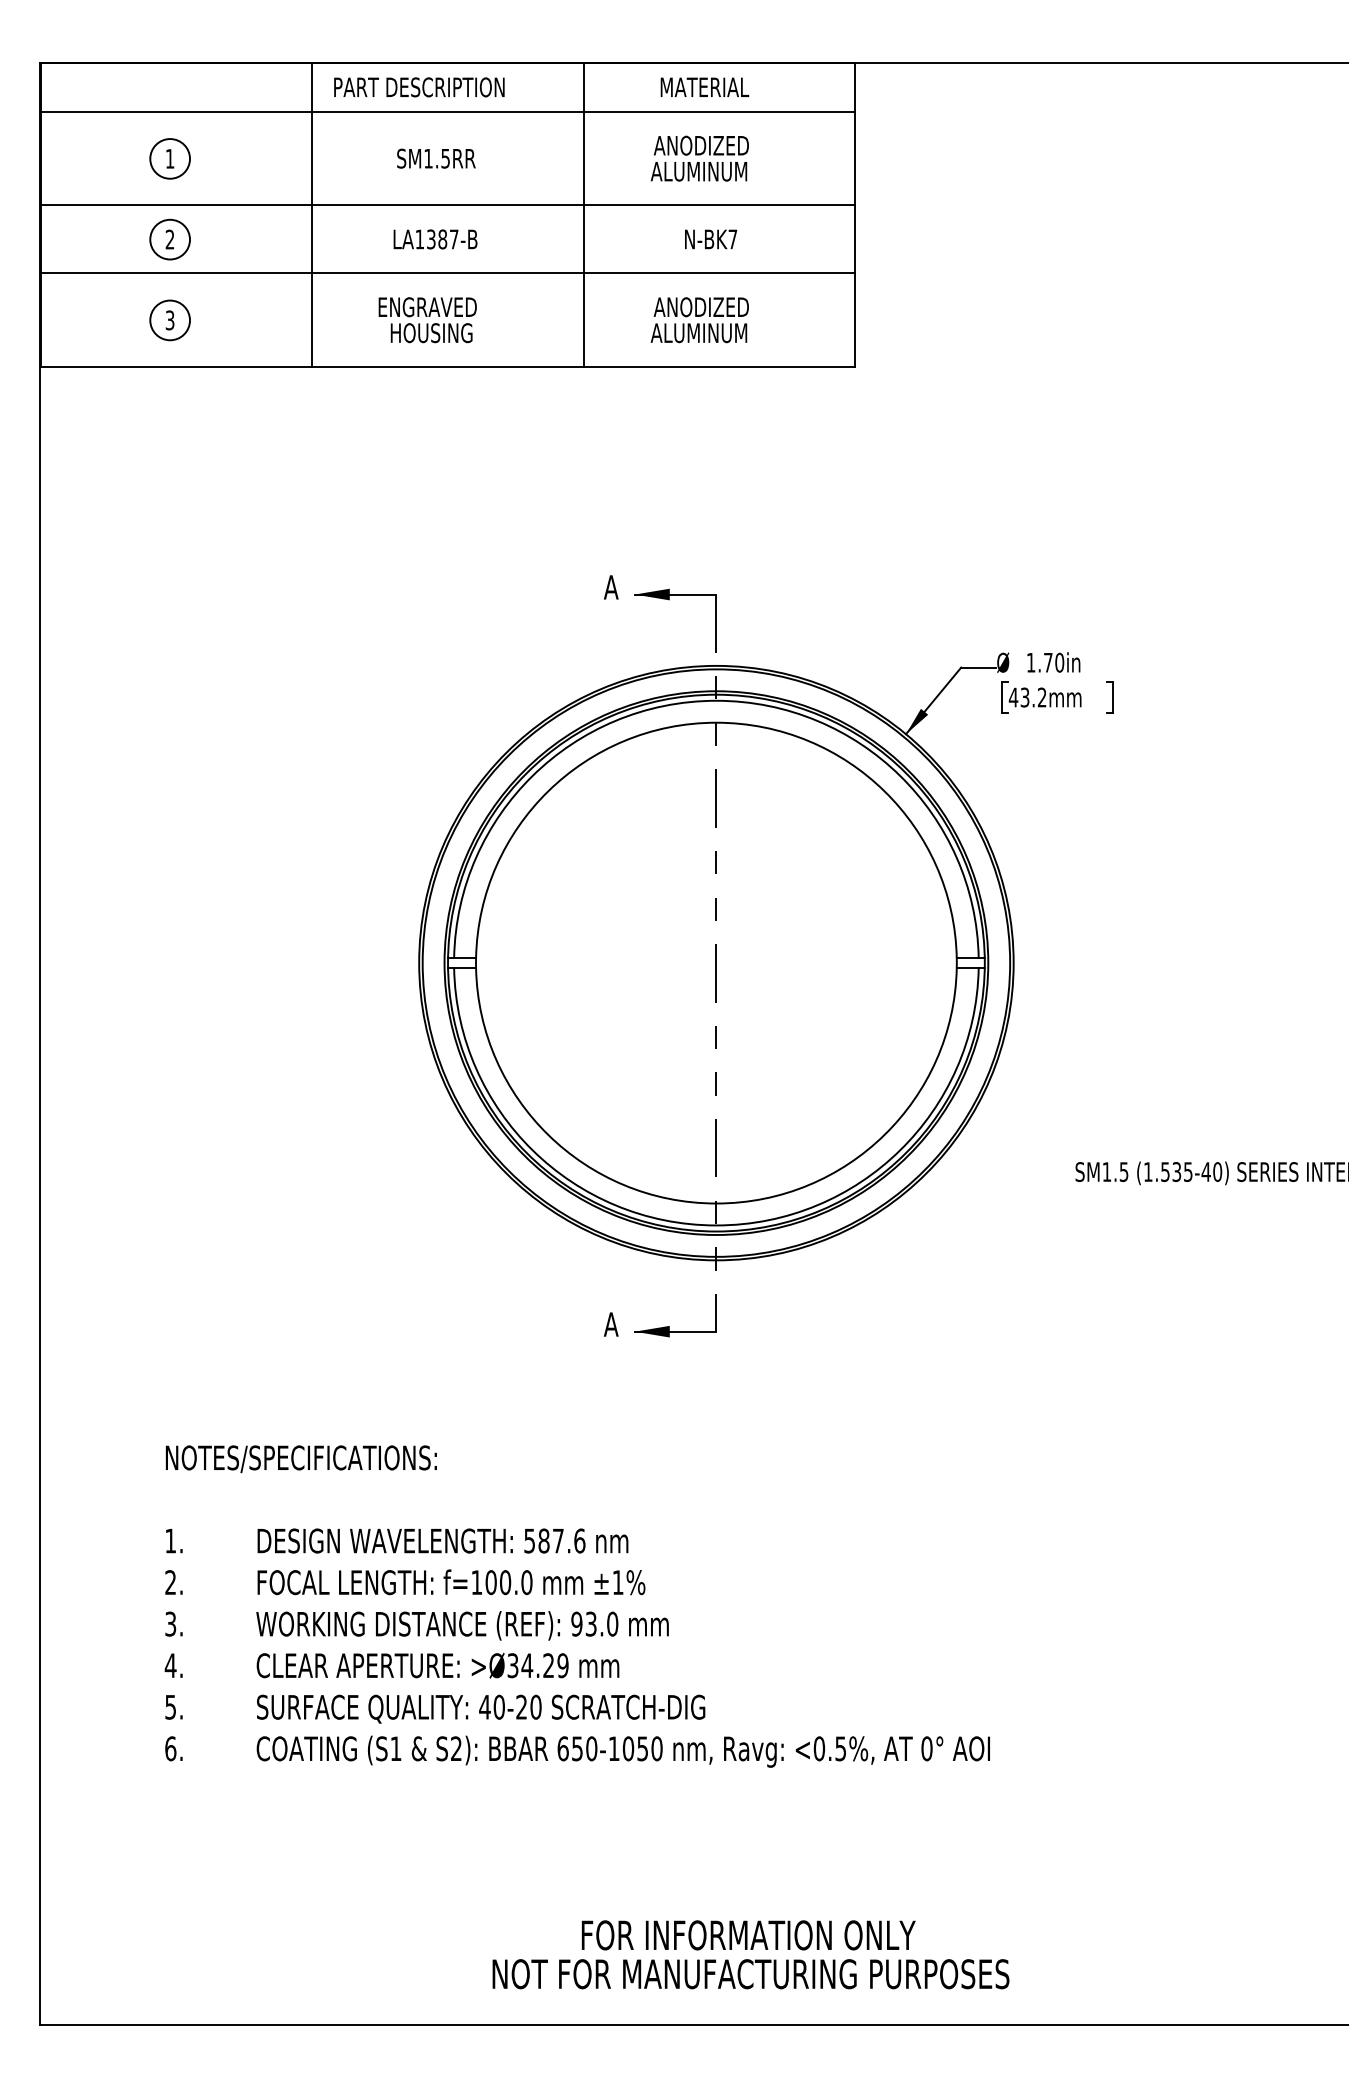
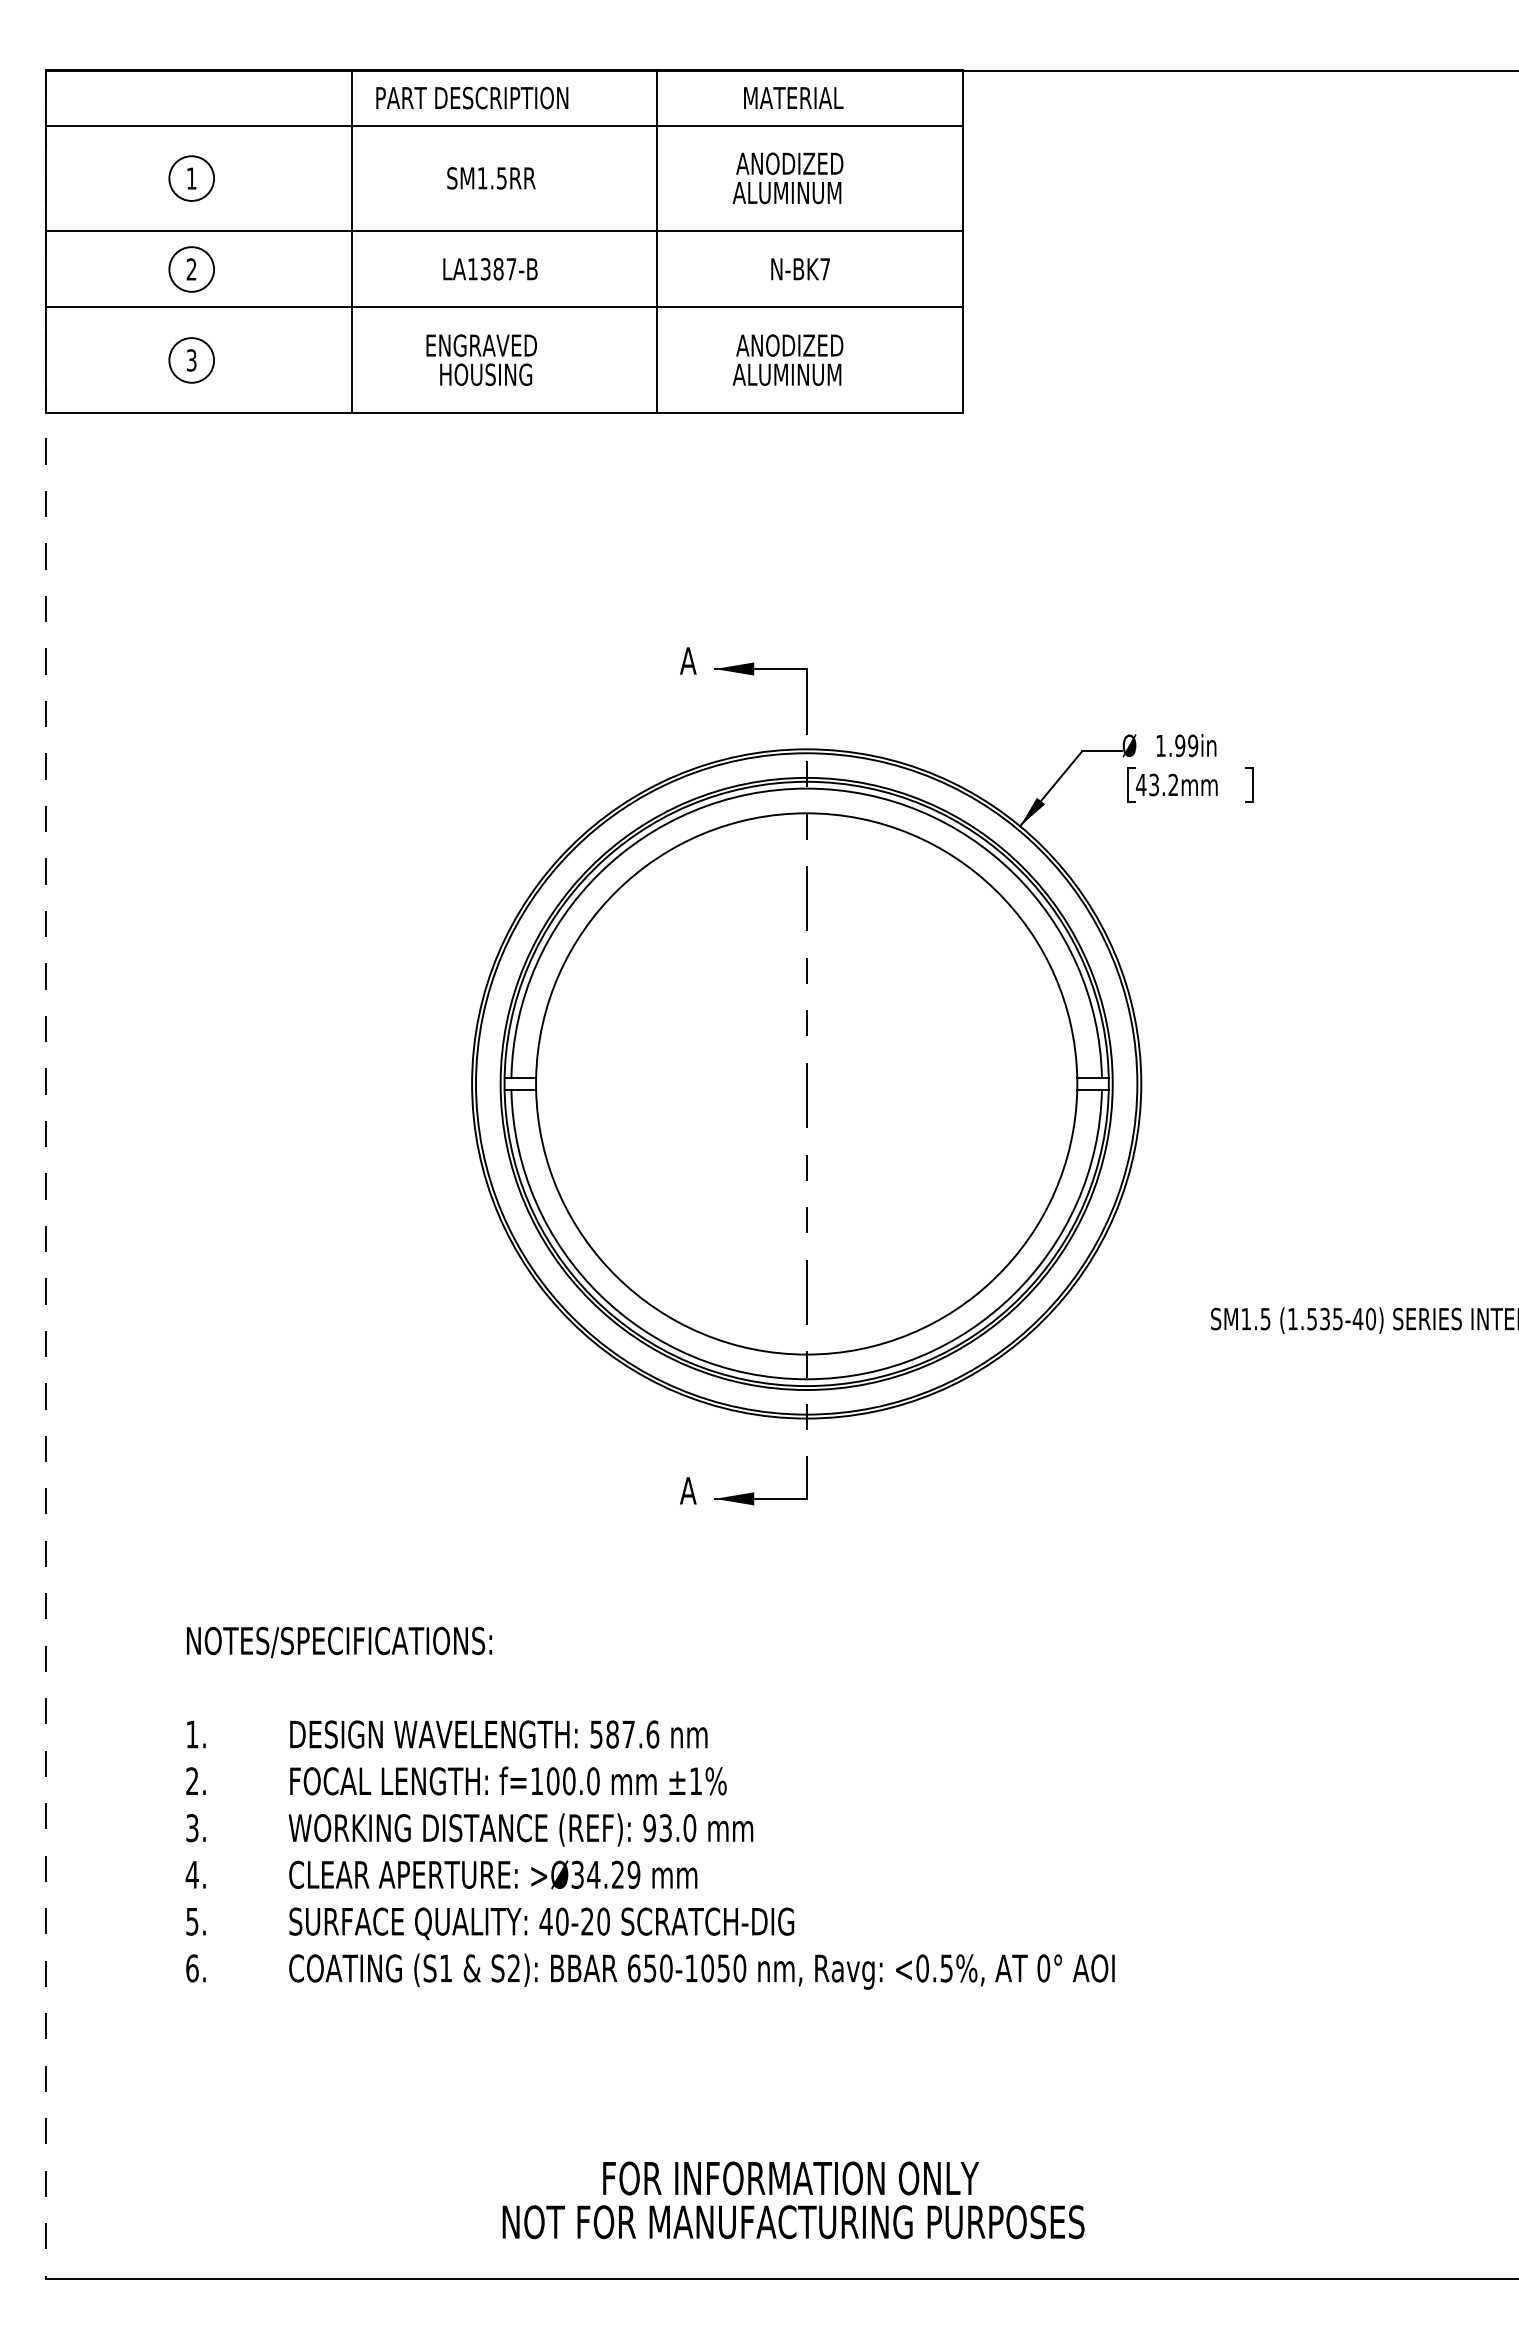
text: (1053, 662) -> (1186, 745), 1.70in -> 1.99in
line: (40, 1044) -> (45, 1175), solid -> dashed
text: (750, 1954) -> (793, 2200), moved

